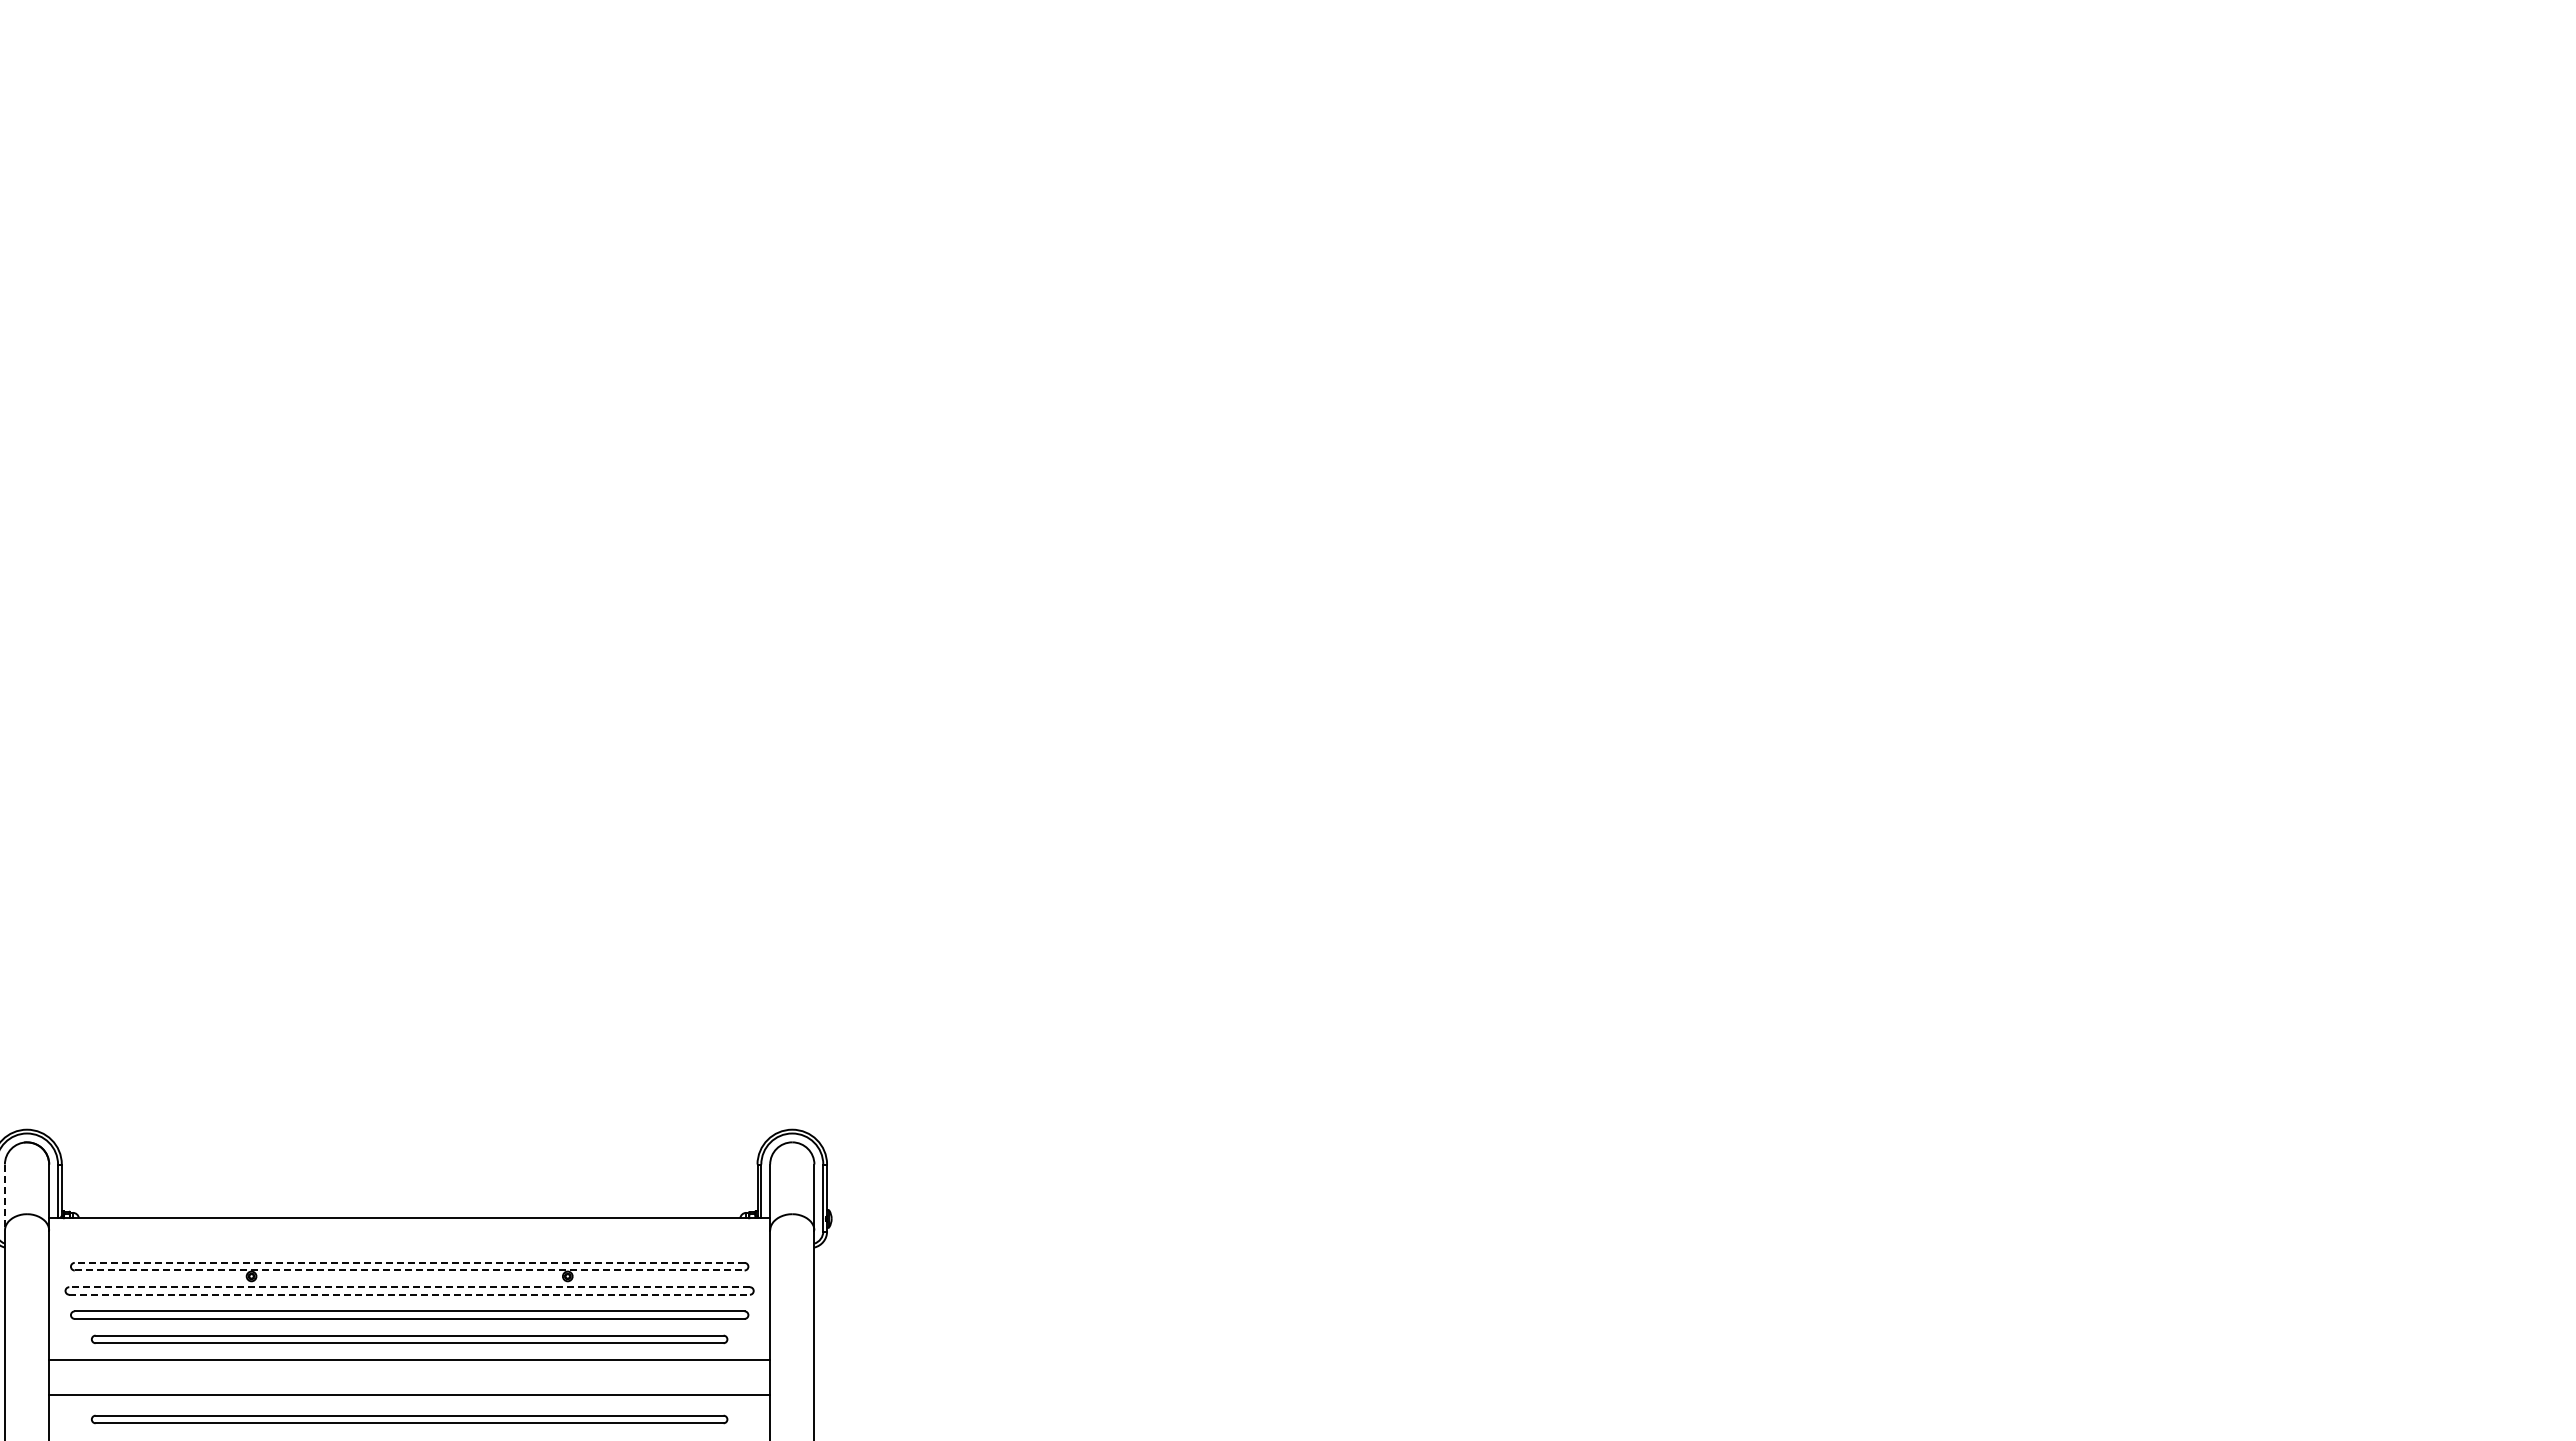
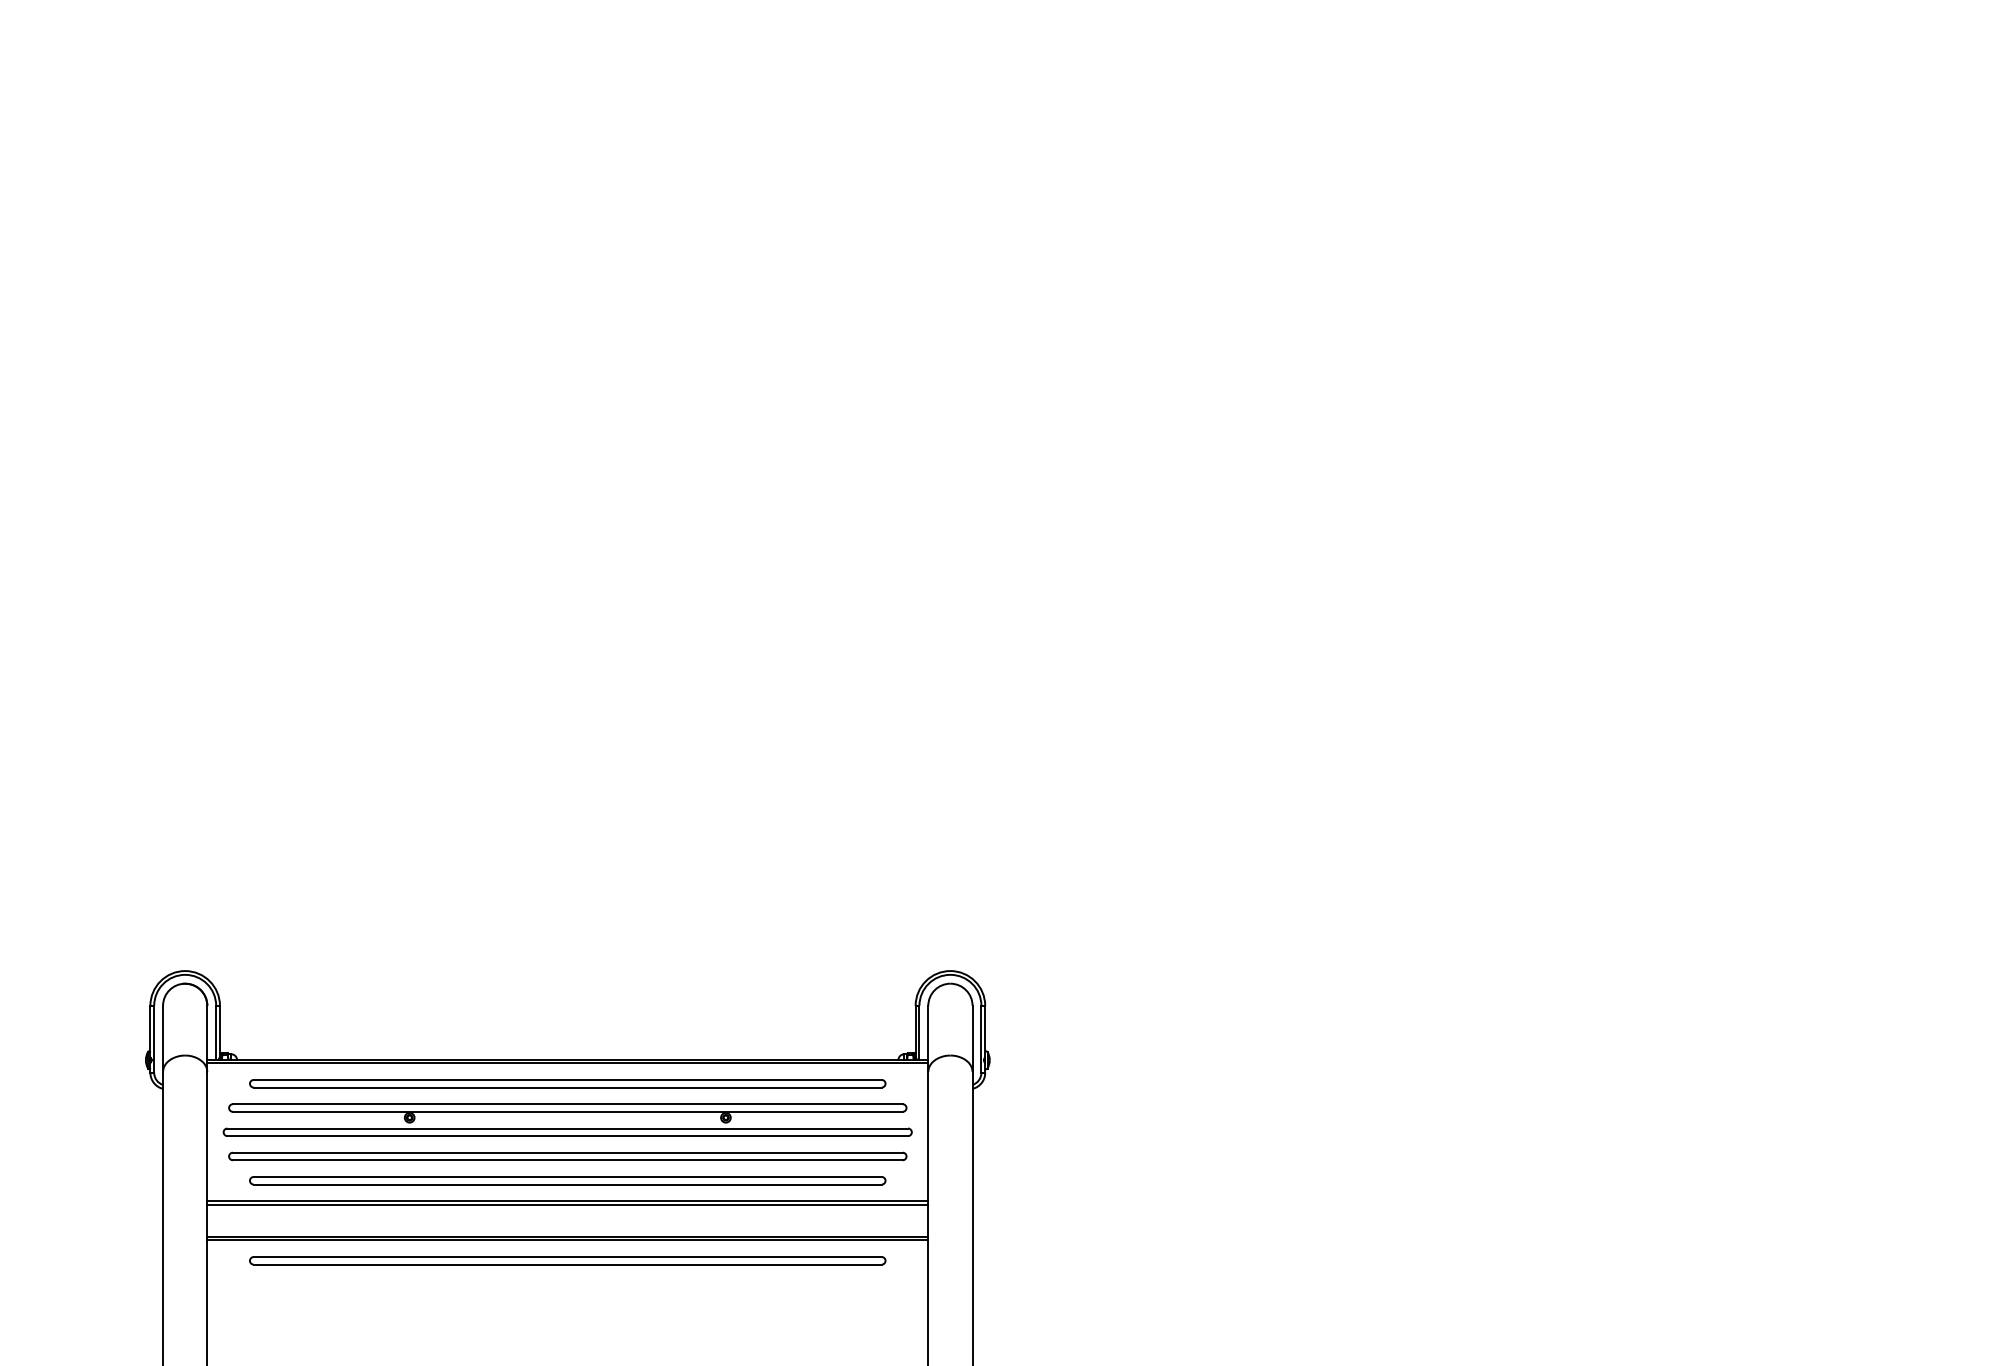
line: (4, 1198) -> (162, 1039), dashed -> solid
line: (409, 1222) -> (567, 1063), added
part: (409, 1241) -> (567, 1082), added
line: (409, 1262) -> (567, 1103), dashed -> solid
line: (409, 1270) -> (567, 1111), dashed -> solid
line: (409, 1287) -> (567, 1128), dashed -> solid
line: (410, 1294) -> (568, 1135), dashed -> solid
line: (409, 1363) -> (567, 1204), added
line: (409, 1399) -> (567, 1240), added

